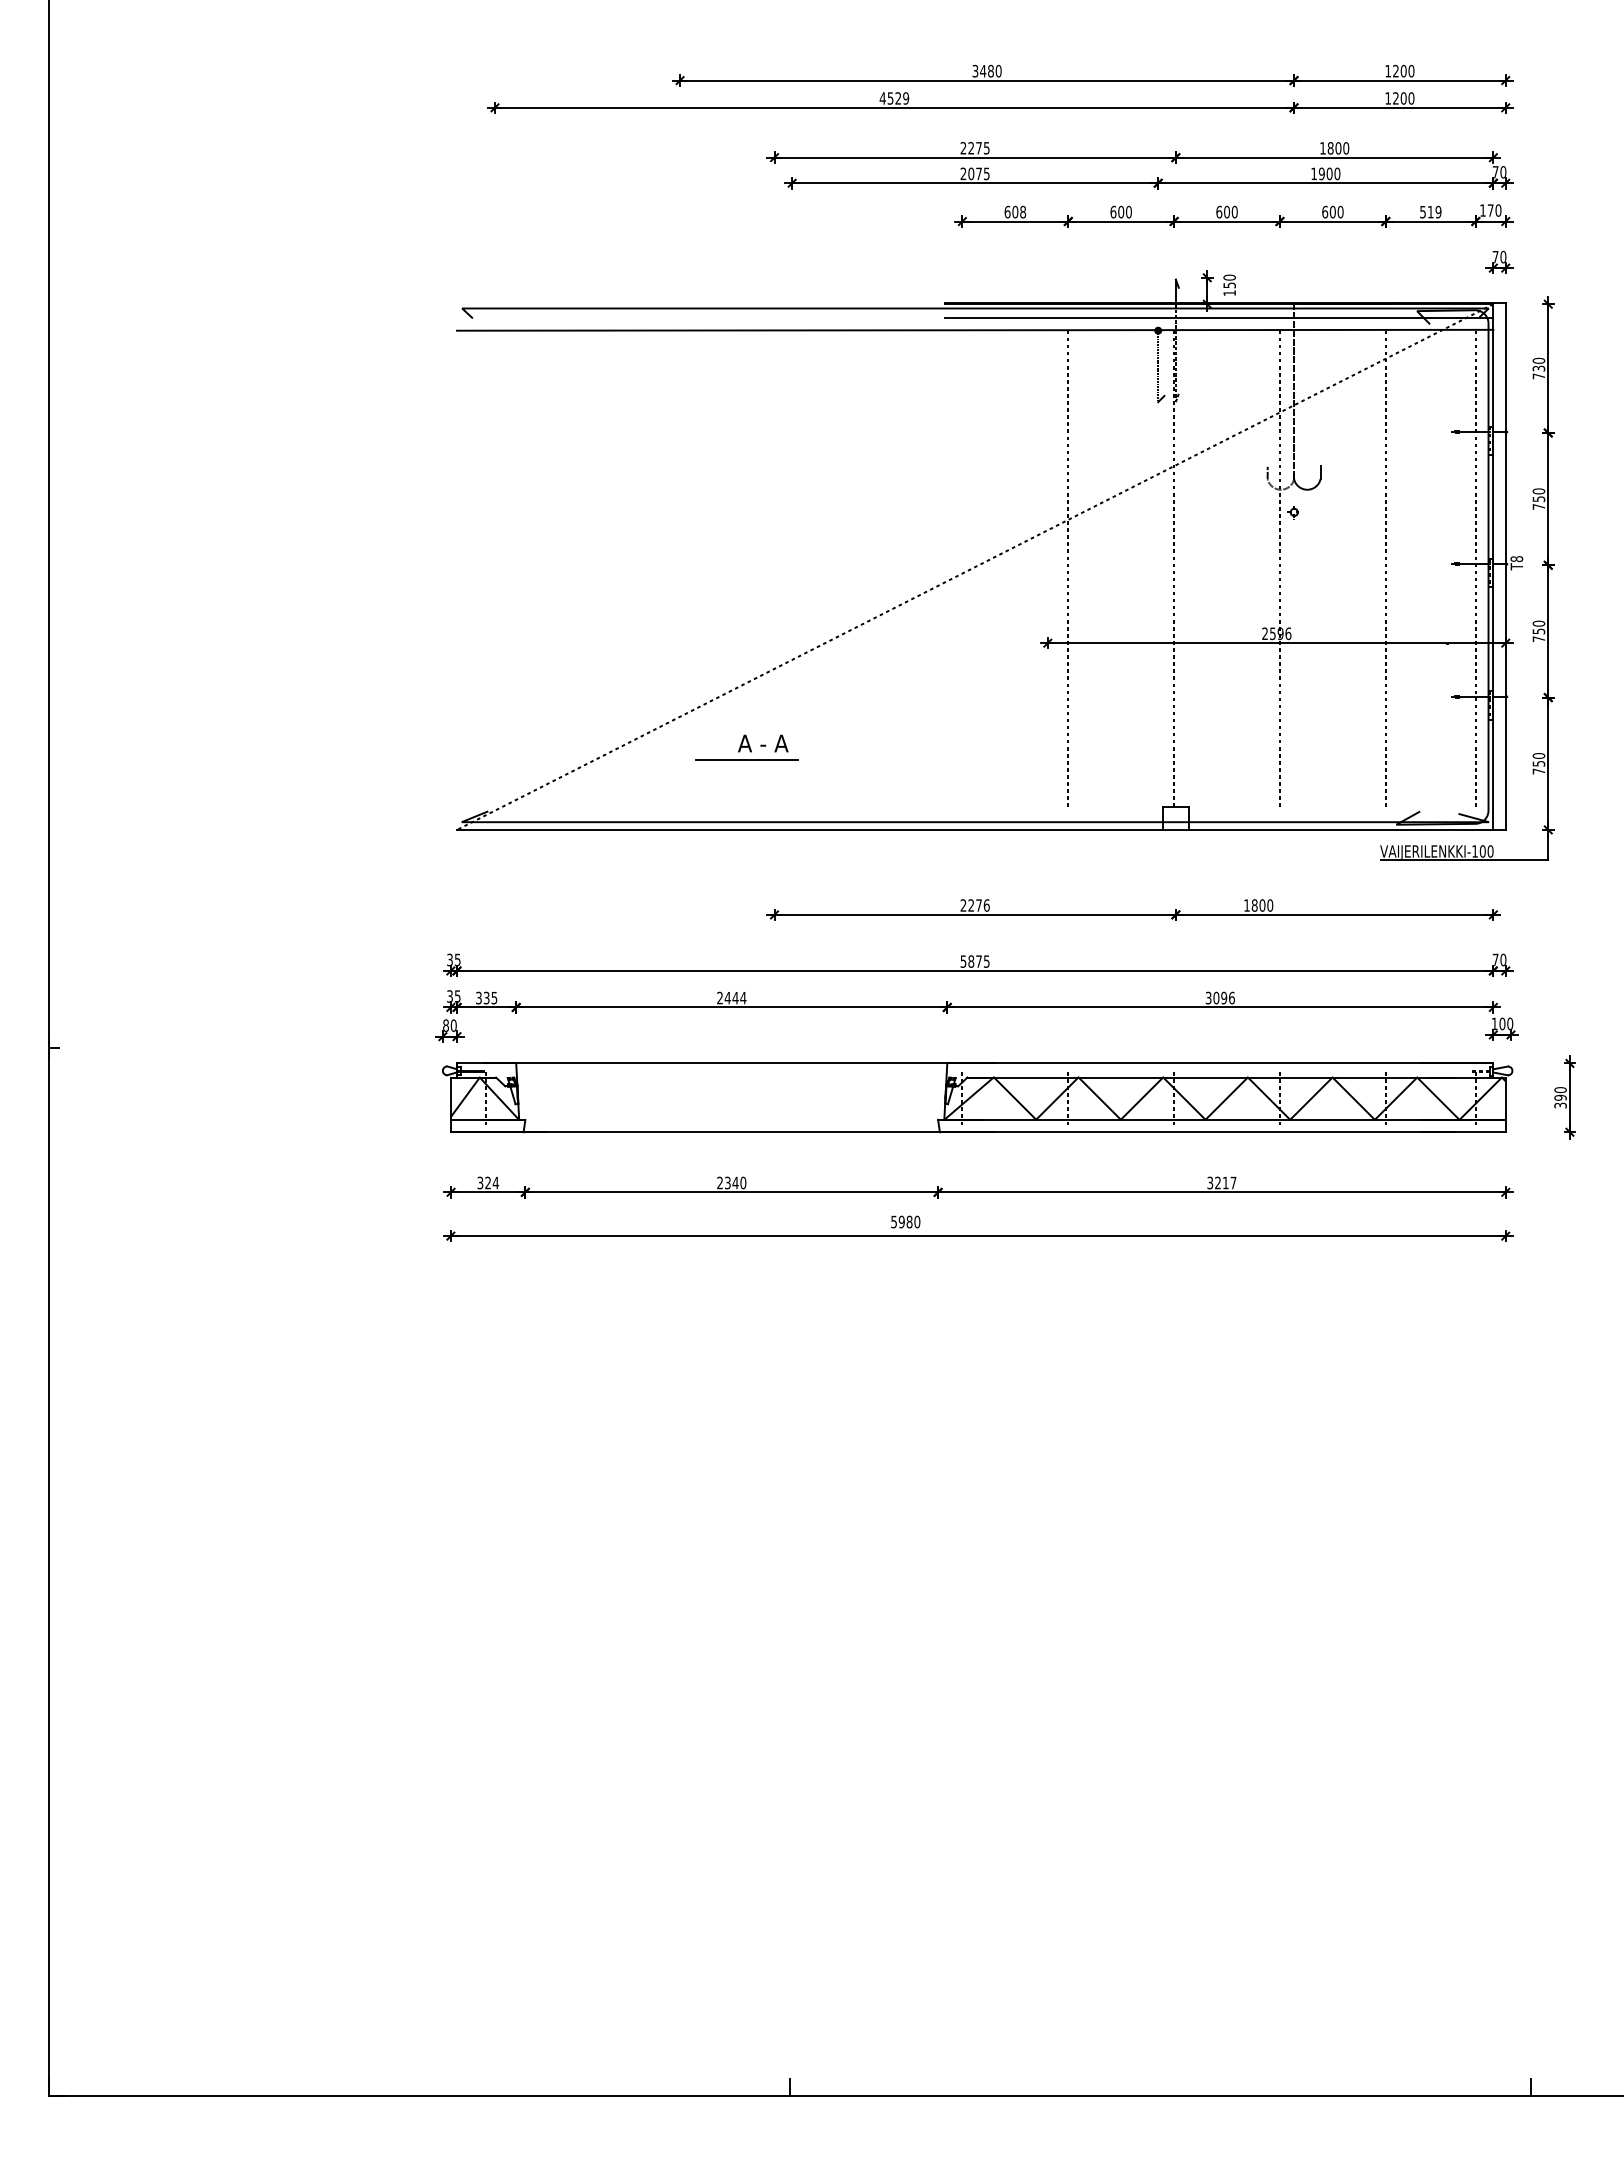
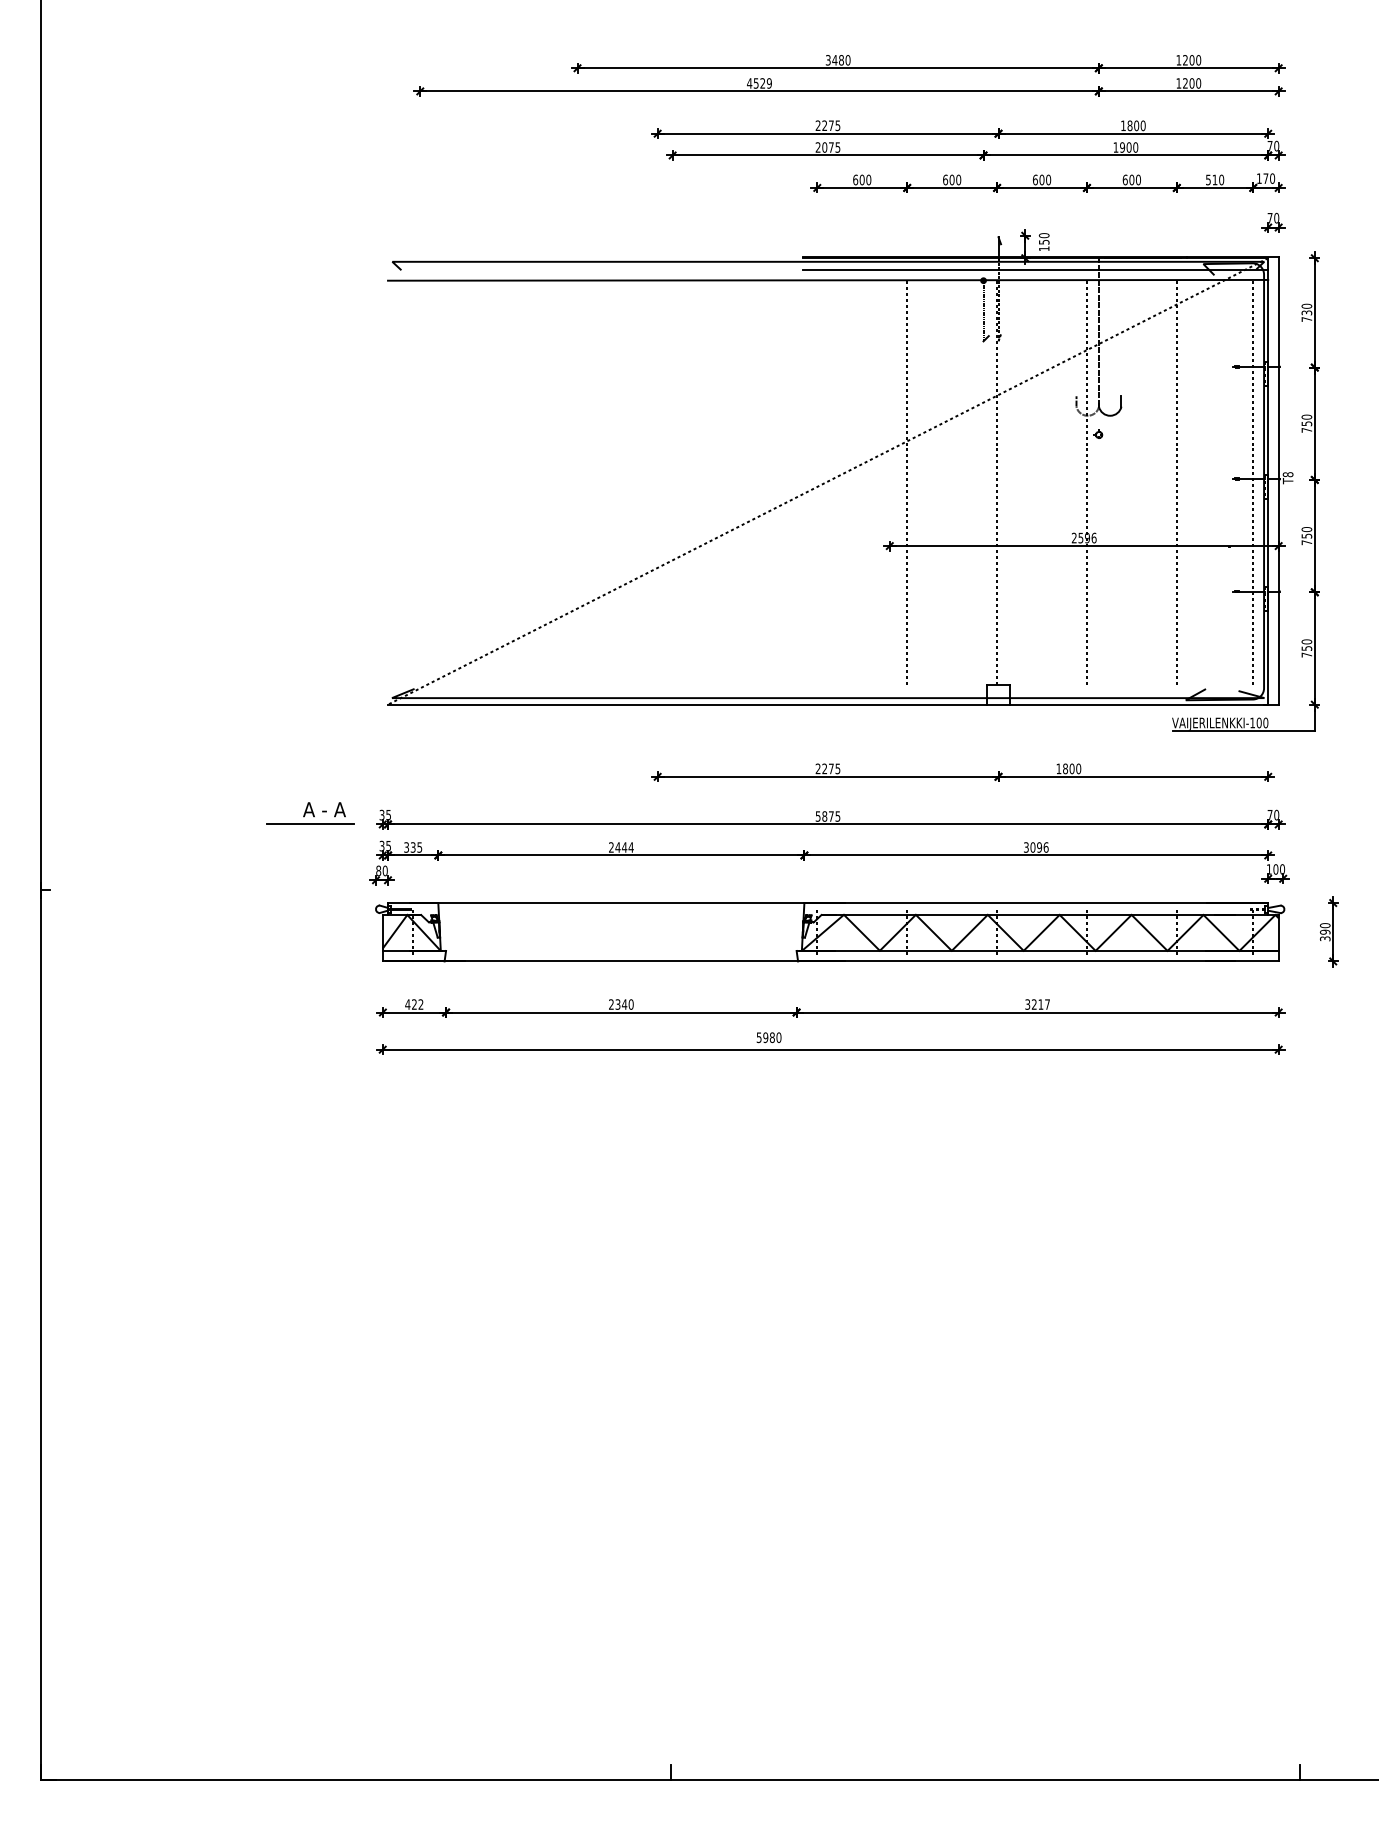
text: (1023, 212) -> (869, 180), 608 -> 600
text: (1438, 212) -> (1221, 180), 519 -> 510
part: (746, 747) -> (310, 813), moved
text: (986, 905) -> (837, 768), 2276 -> 2275
text: (488, 1182) -> (414, 1004), 324 -> 422

